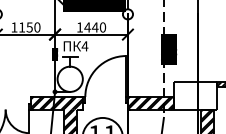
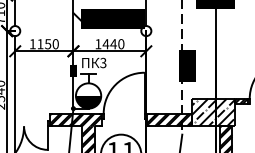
text: (85, 45) -> (103, 62), 4 -> 3
fill: (70, 84) -> (88, 101), added
hatch: (195, 95) -> (213, 112), added

